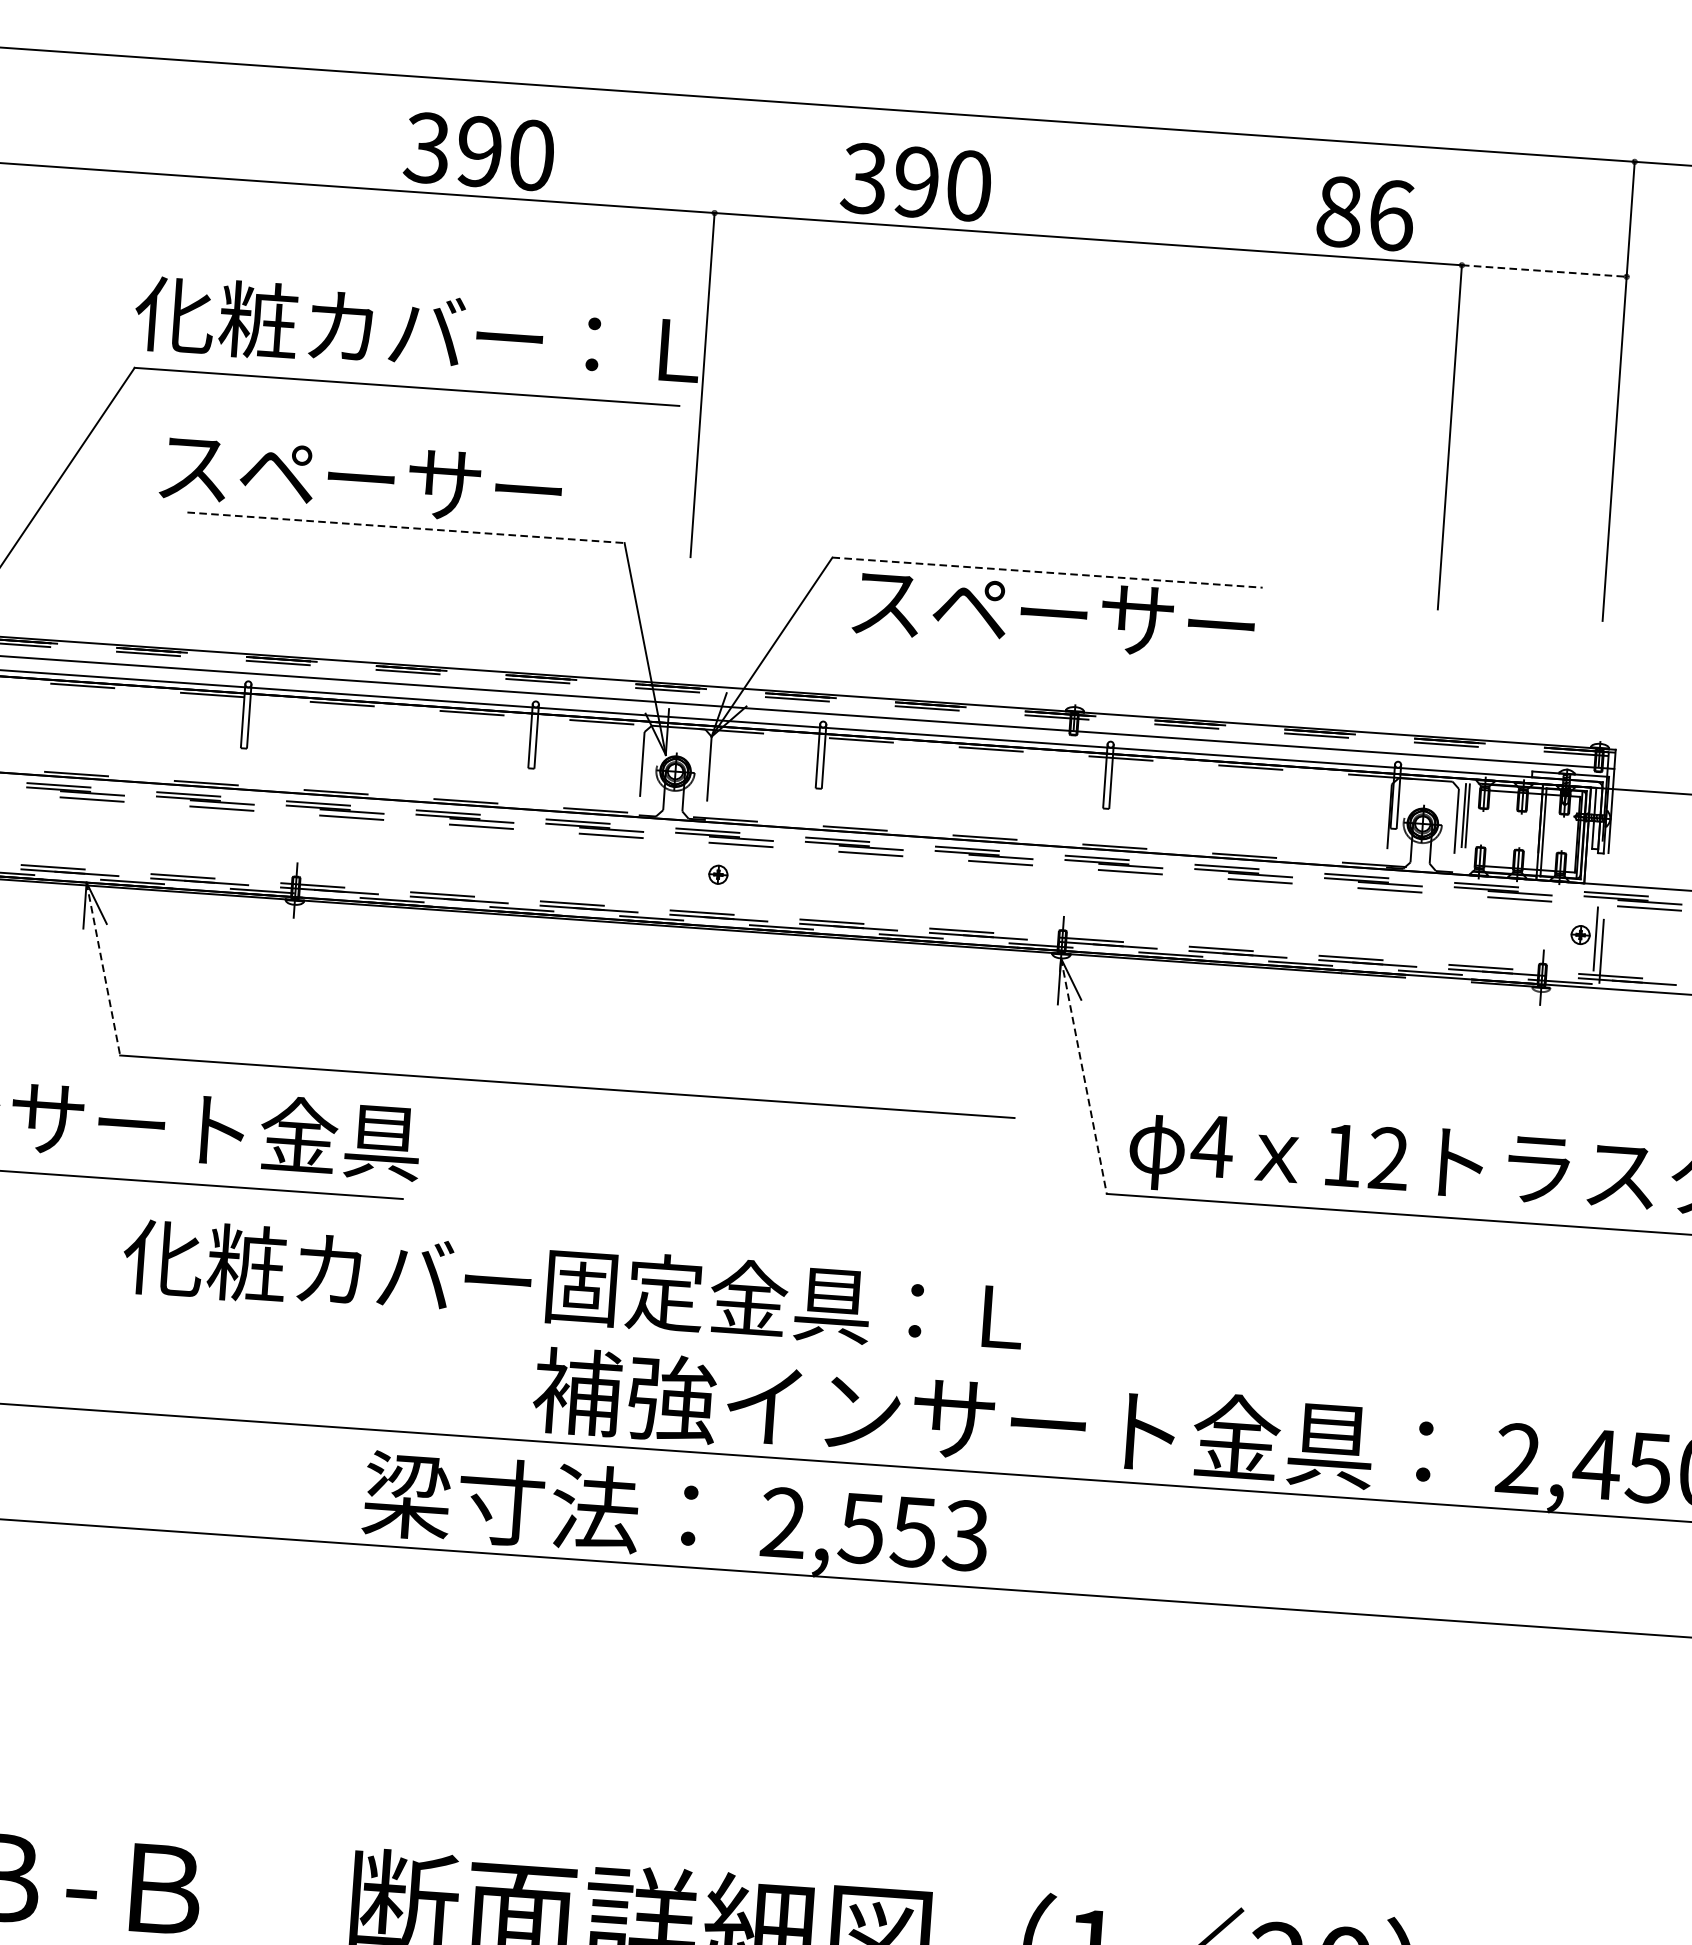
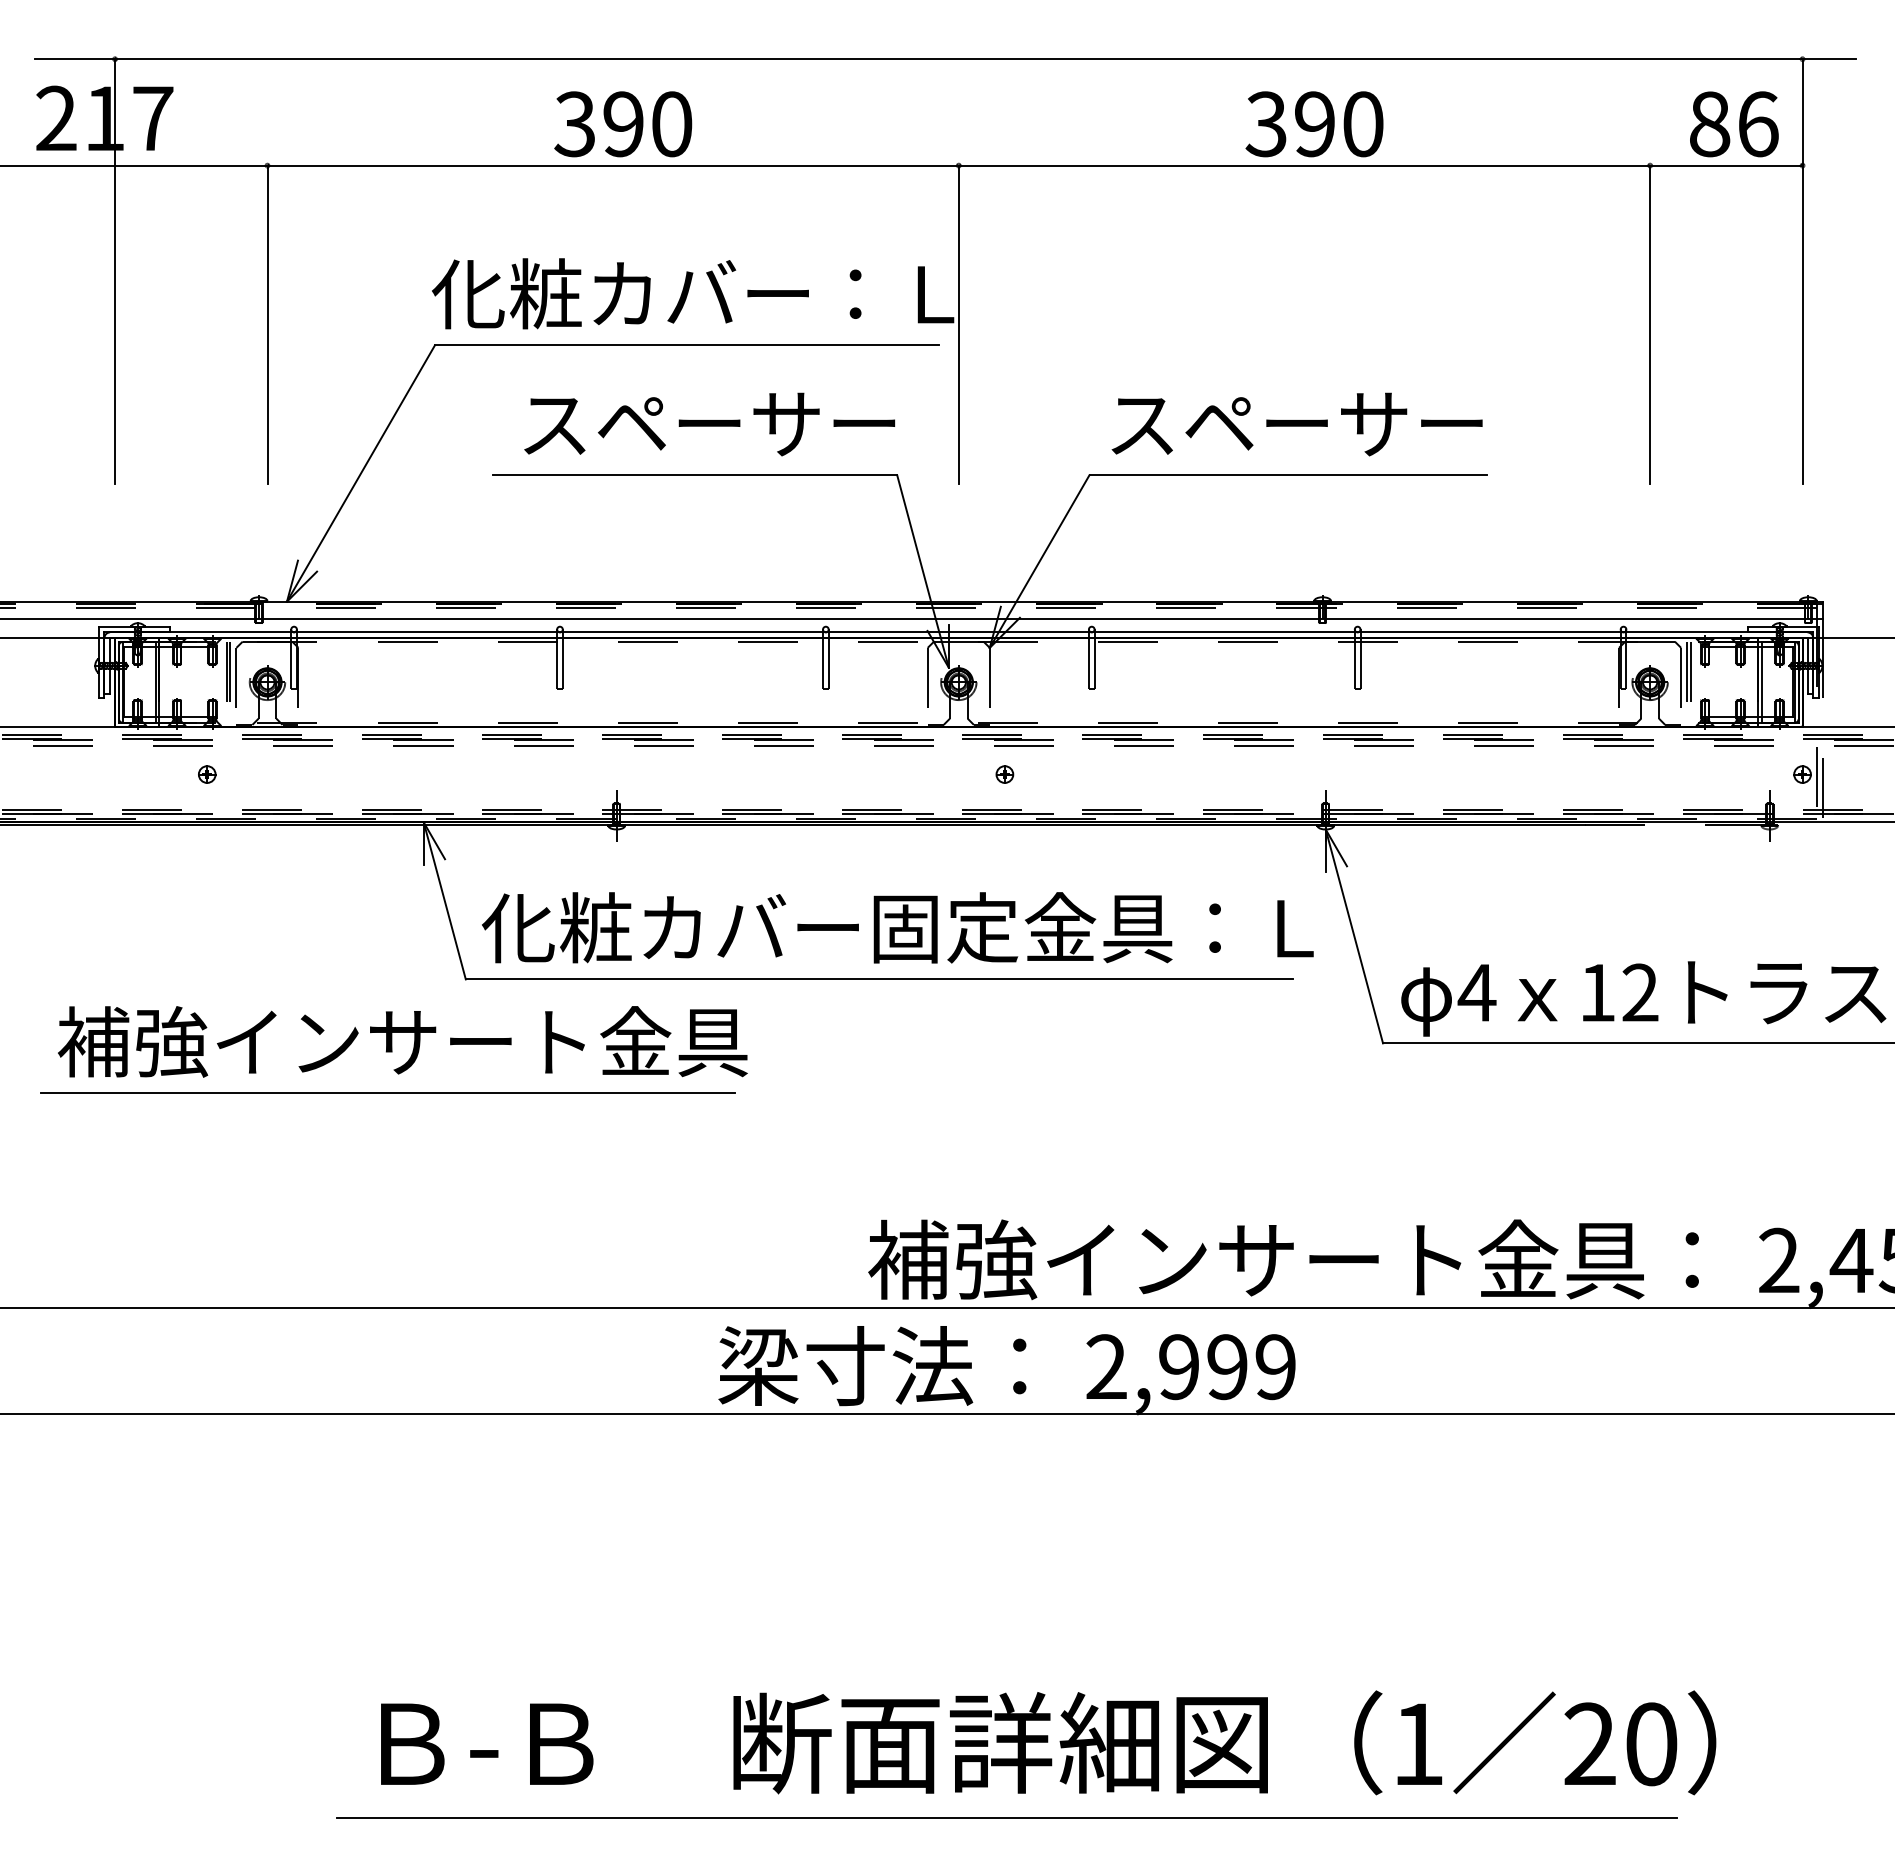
text: (479, 151) -> (623, 124), moved
text: (916, 182) -> (1314, 124), moved
text: (1365, 213) -> (1734, 124), moved
line: (1544, 270) -> (1726, 165), dashed -> solid
text: (361, 479) -> (709, 424), moved
line: (406, 528) -> (695, 475), dashed -> solid
line: (1047, 572) -> (1288, 475), dashed -> solid
text: (1053, 614) -> (1296, 424), moved
line: (103, 969) -> (444, 901), dashed -> solid
line: (1084, 1076) -> (1354, 936), dashed -> solid
text: (572, 1286) -> (897, 927), moved
text: (913, 1532) -> (1226, 1367), 2,553 -> 2,999

